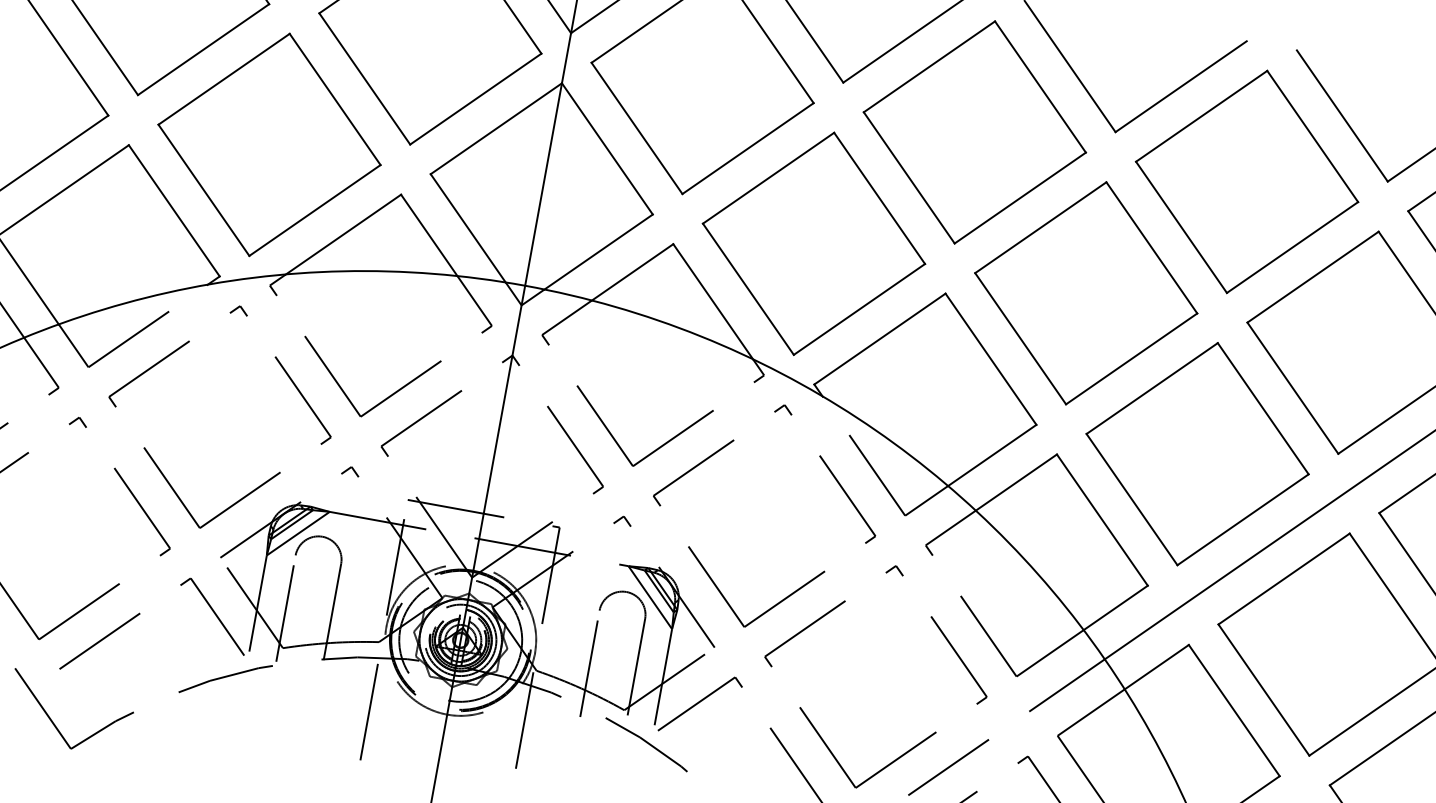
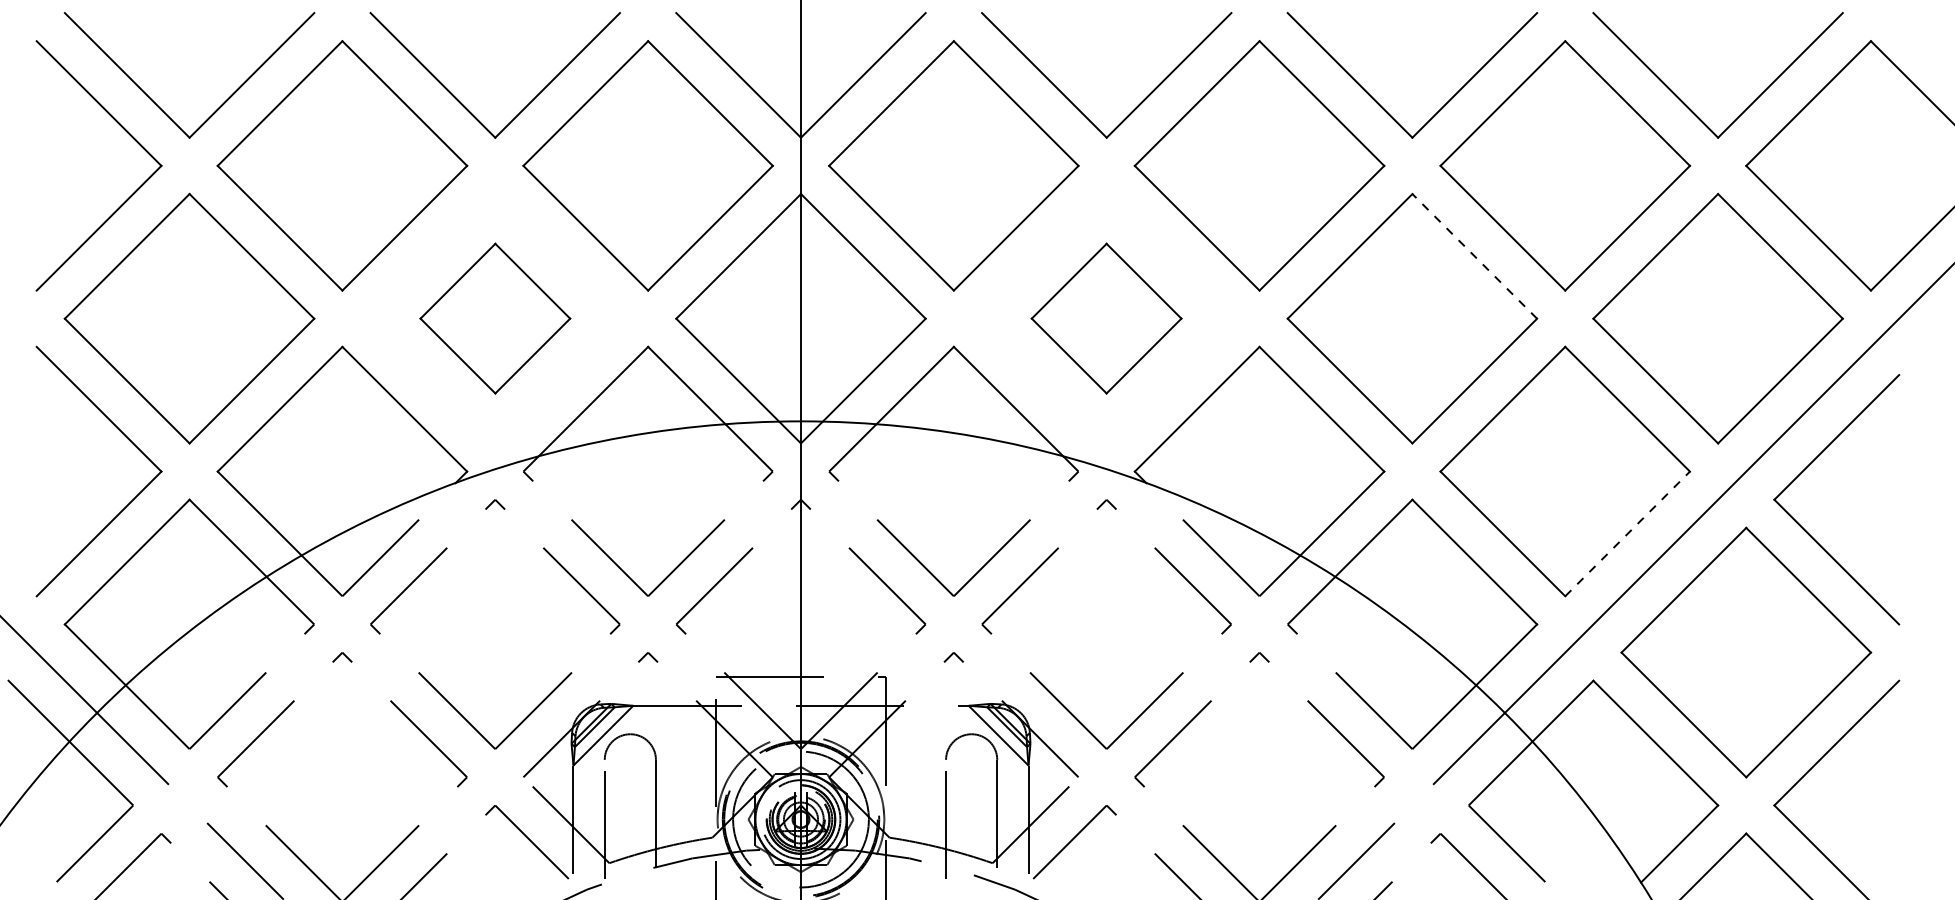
part: (269, 144) -> (495, 318), size x0.6
part: (813, 243) -> (1106, 318), size x0.6
line: (1151, 247) -> (1474, 256), solid -> dashed
line: (1243, 519) -> (1627, 533), solid -> dashed

